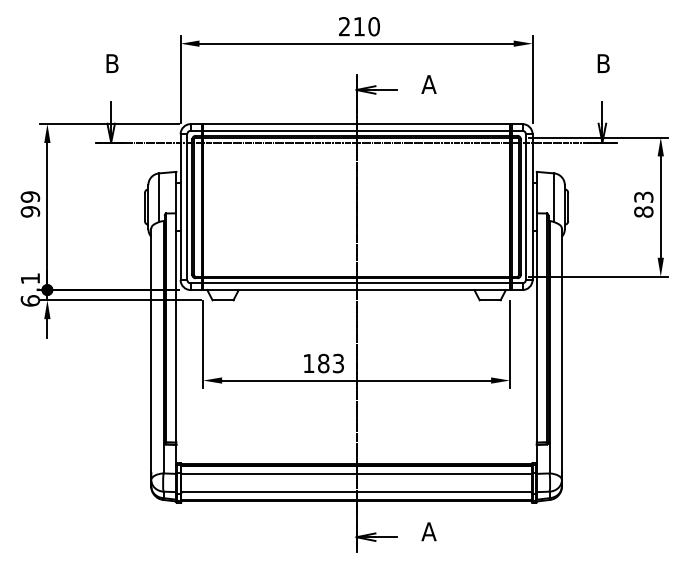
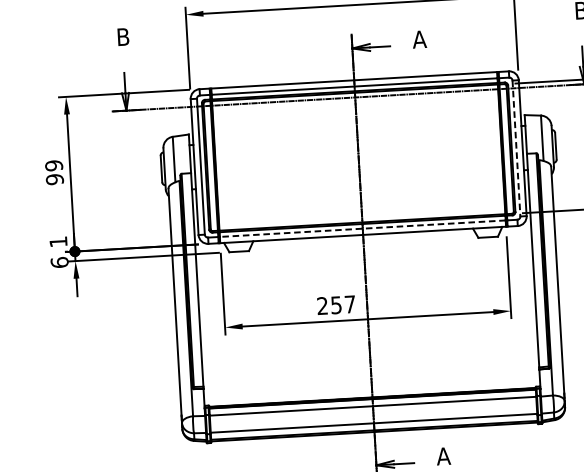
line: (525, 207) -> (516, 148), solid -> dashed
line: (356, 283) -> (362, 228), solid -> dashed
text: (323, 363) -> (336, 305), 183 -> 257

